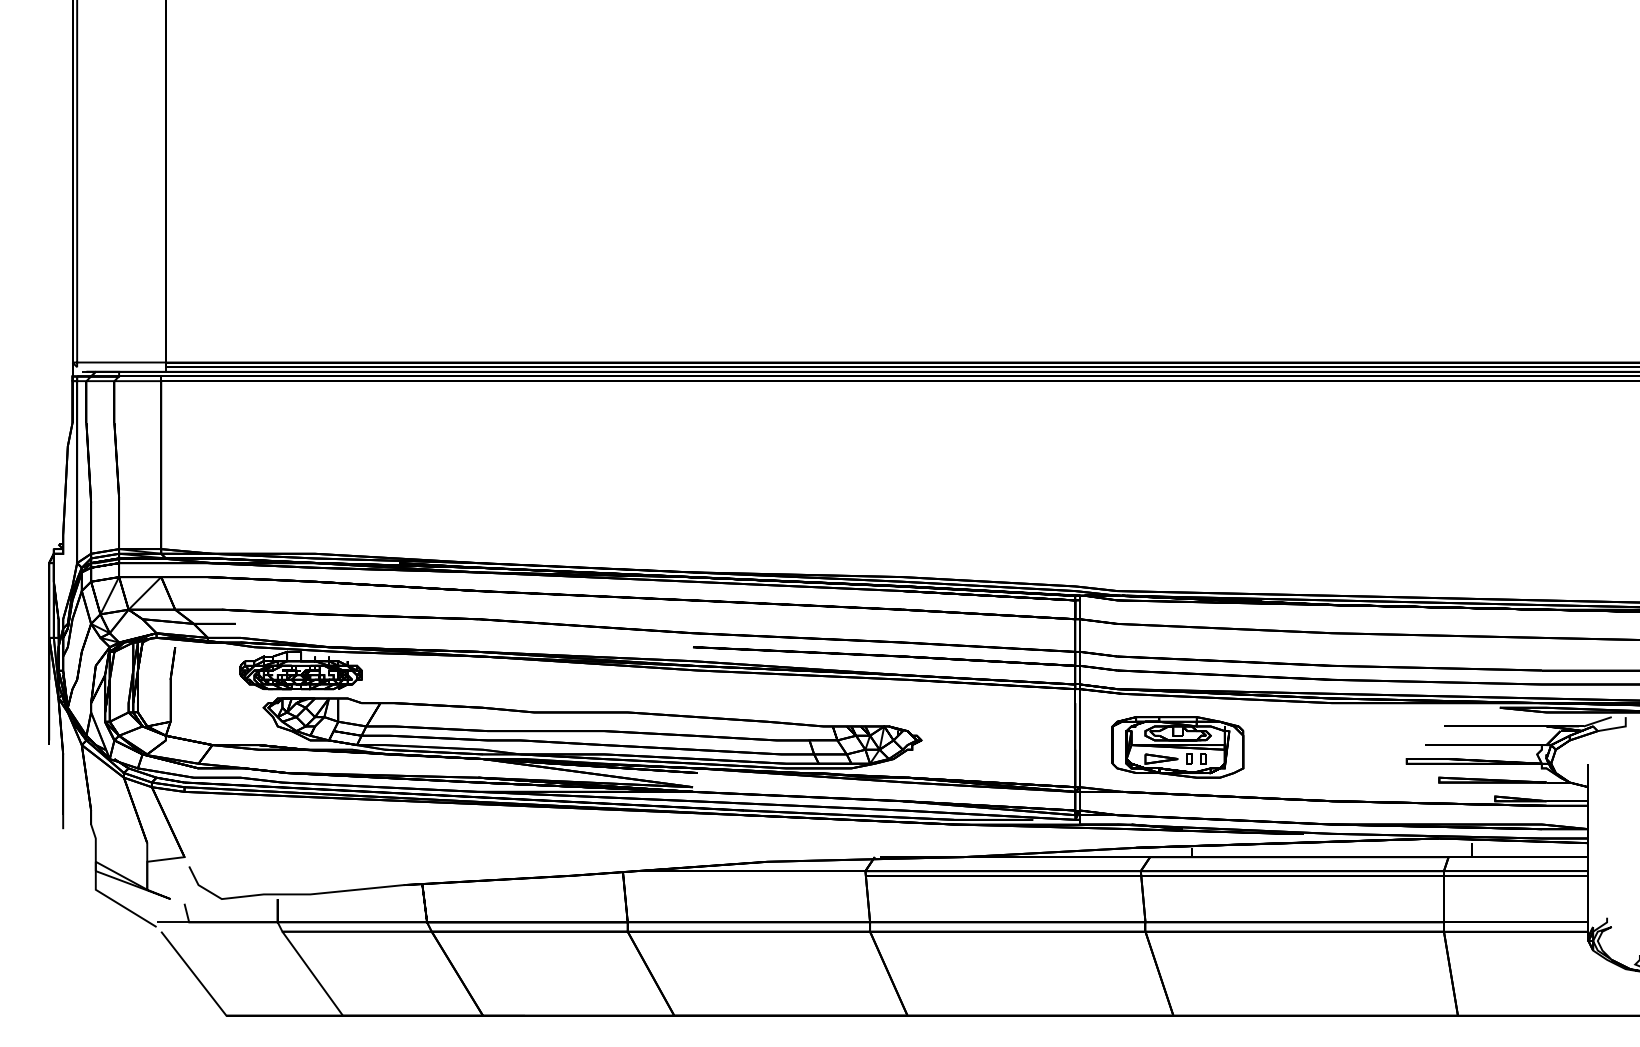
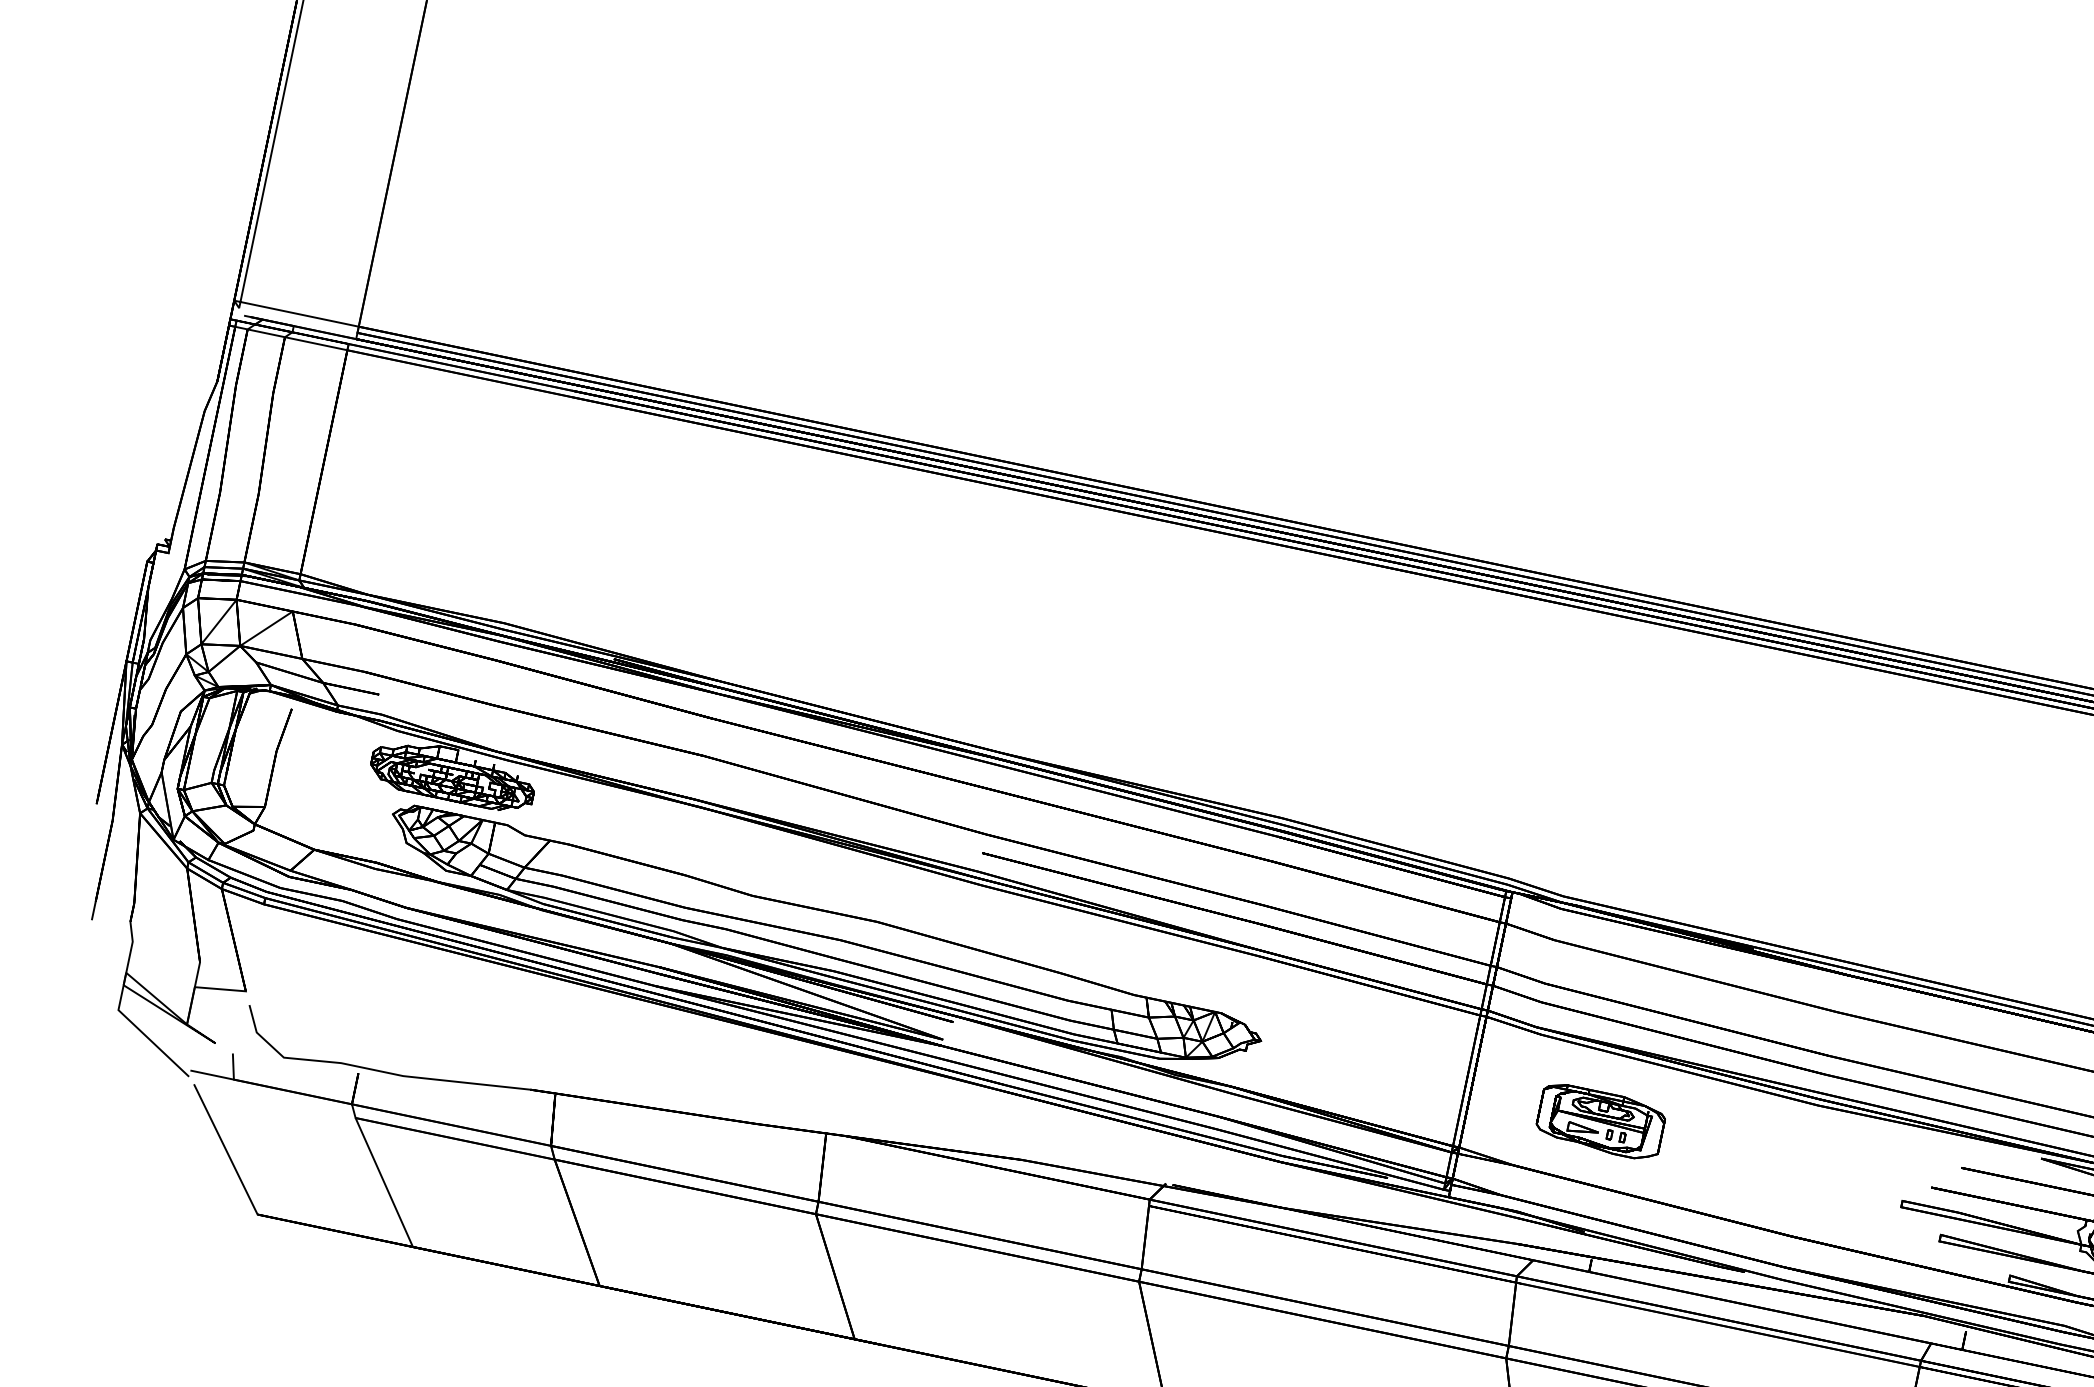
part: (1177, 747) -> (1600, 1121), size x0.7

